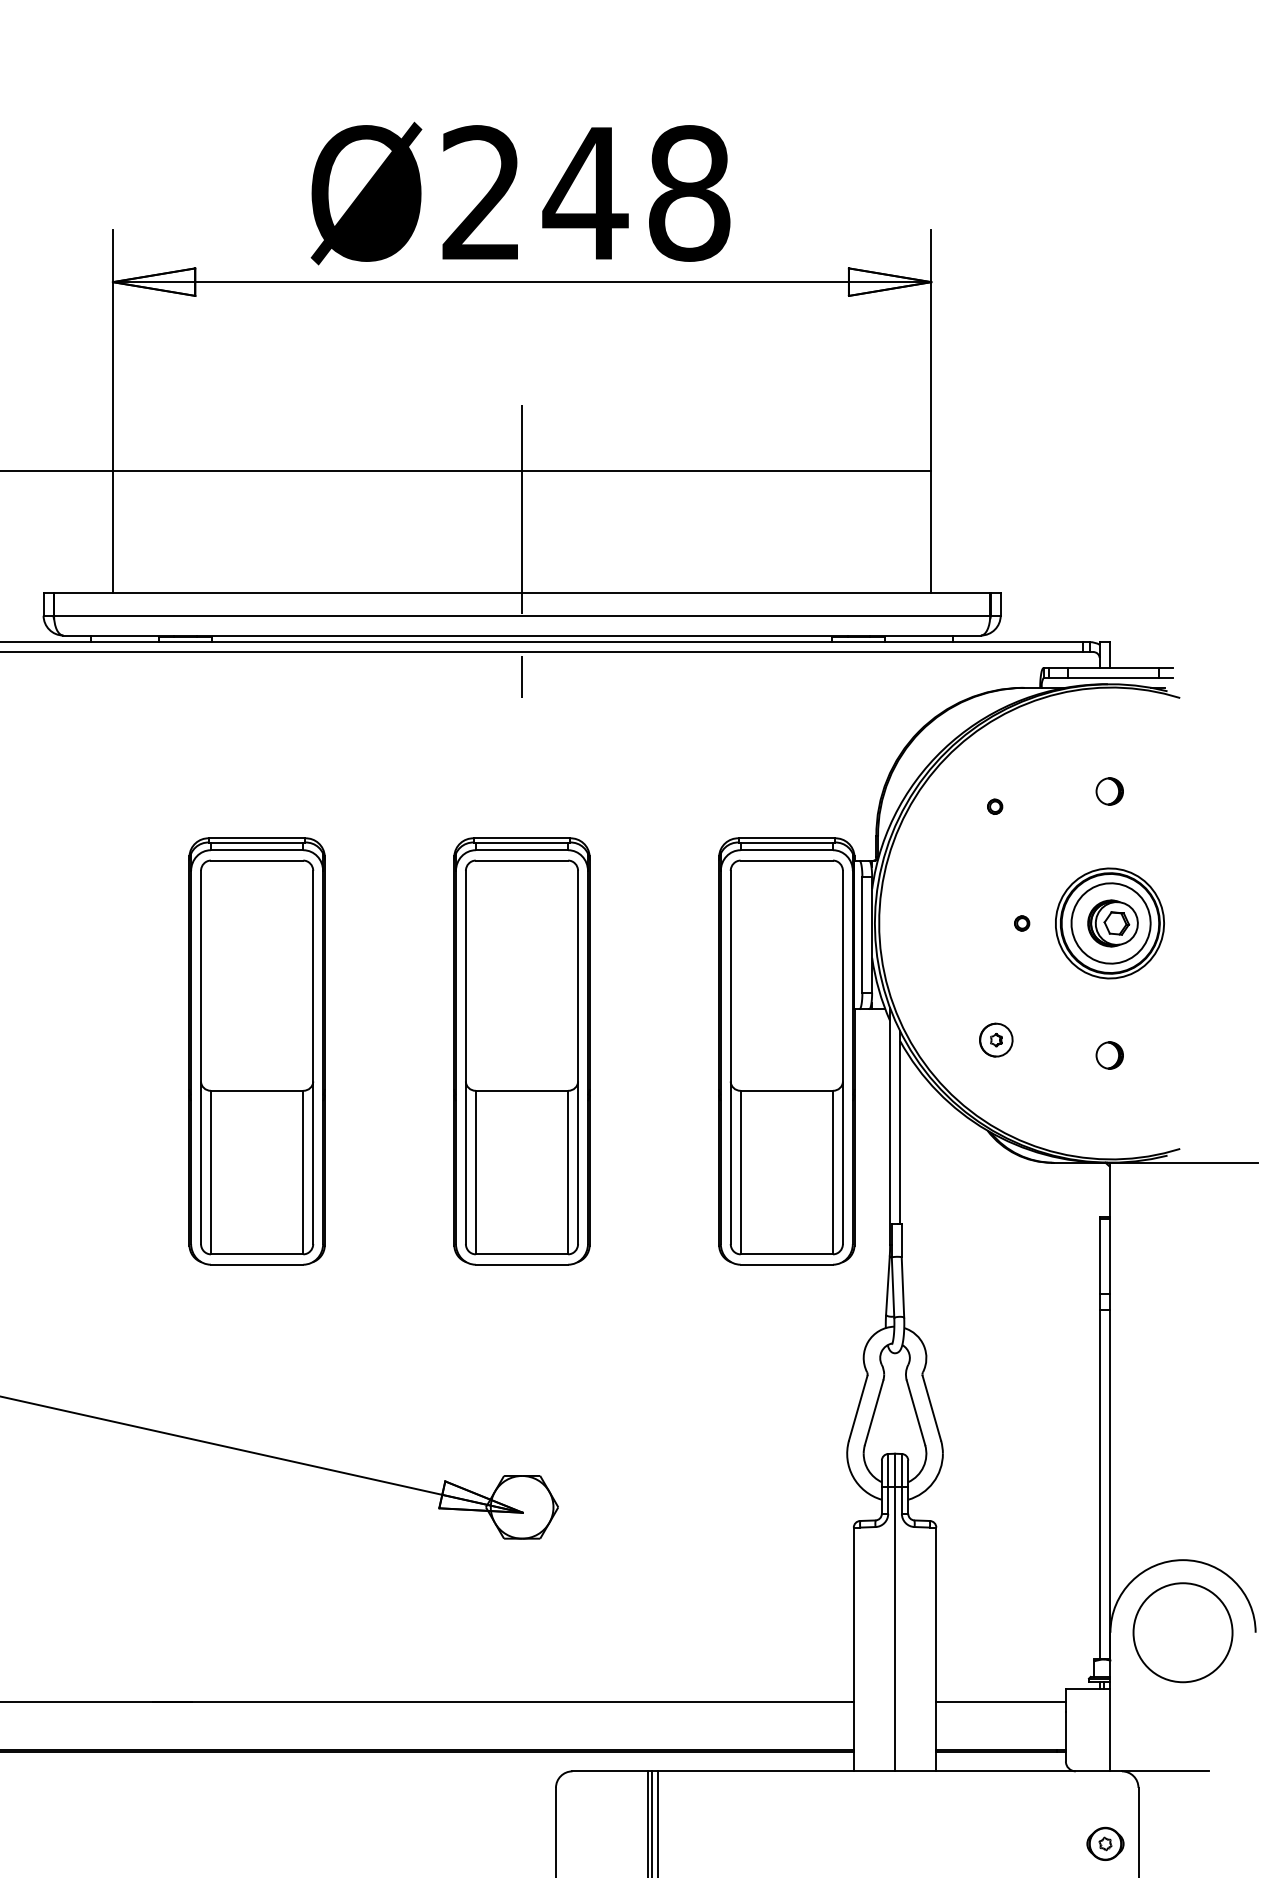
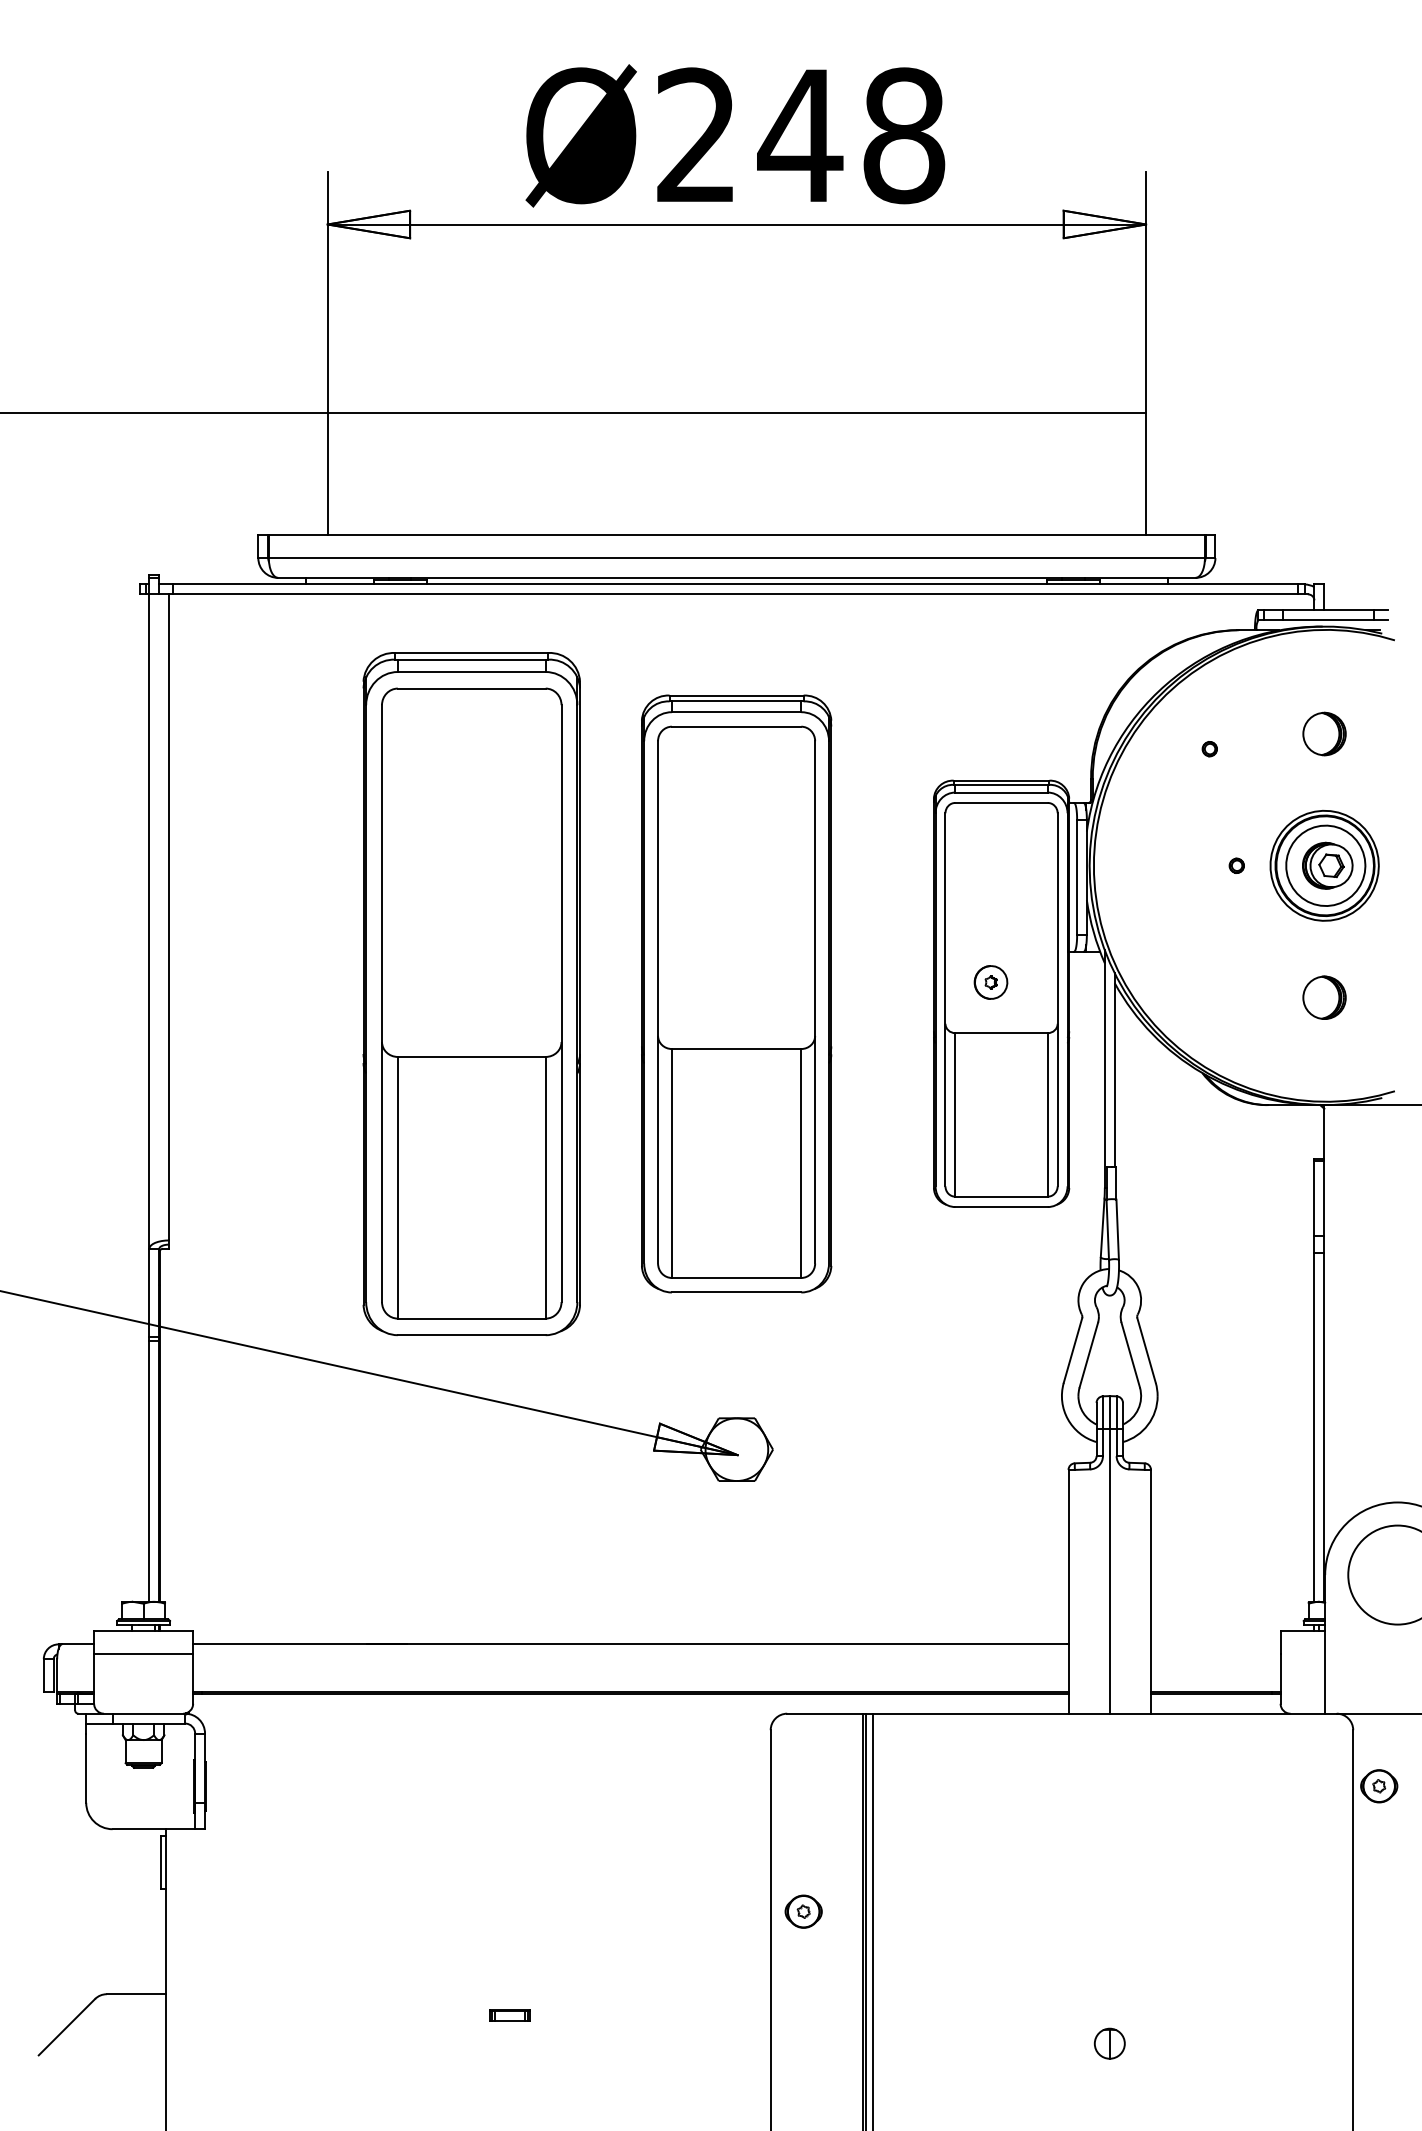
line: (521, 552) -> (736, 494), removed
part: (1109, 791) -> (1324, 733), size x1.6
part: (995, 1040) -> (990, 982), moved
part: (256, 1051) -> (471, 993), size x1.6
part: (521, 1051) -> (736, 993), size x1.4
part: (1109, 1055) -> (1324, 997), size x1.6
line: (1000, 1702) -> (1215, 1644), removed
part: (1105, 1844) -> (1379, 1786), moved

